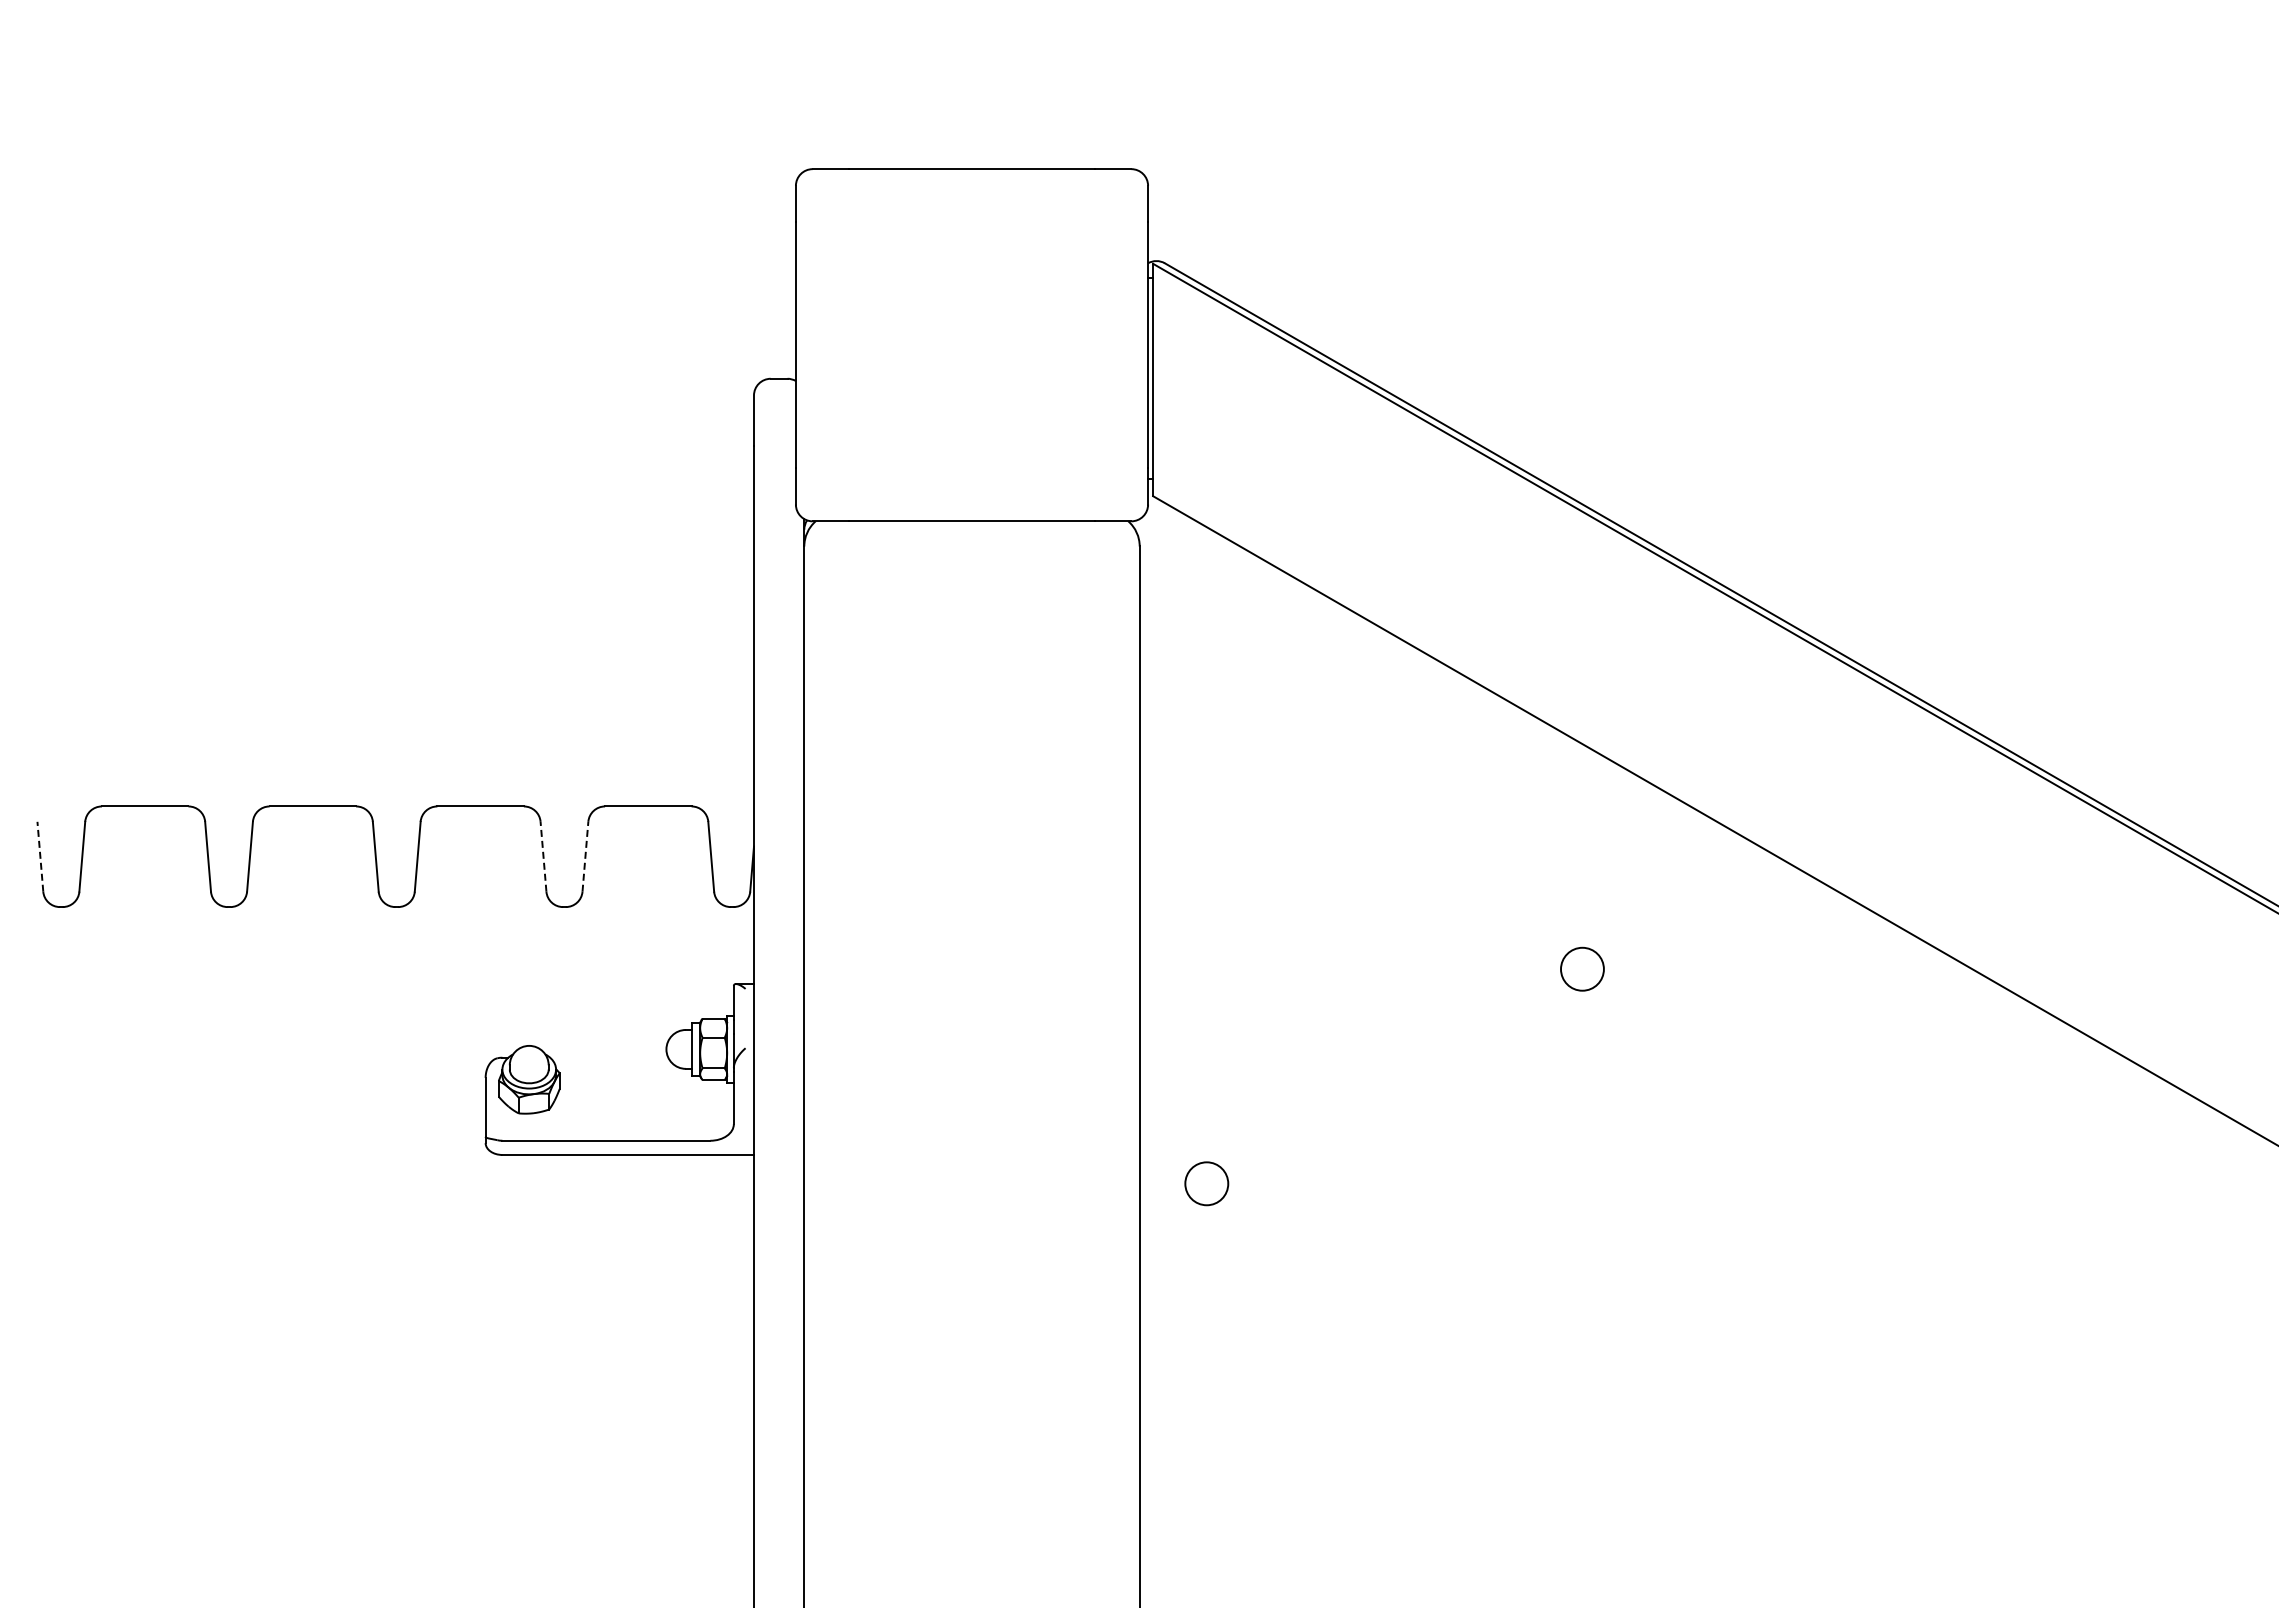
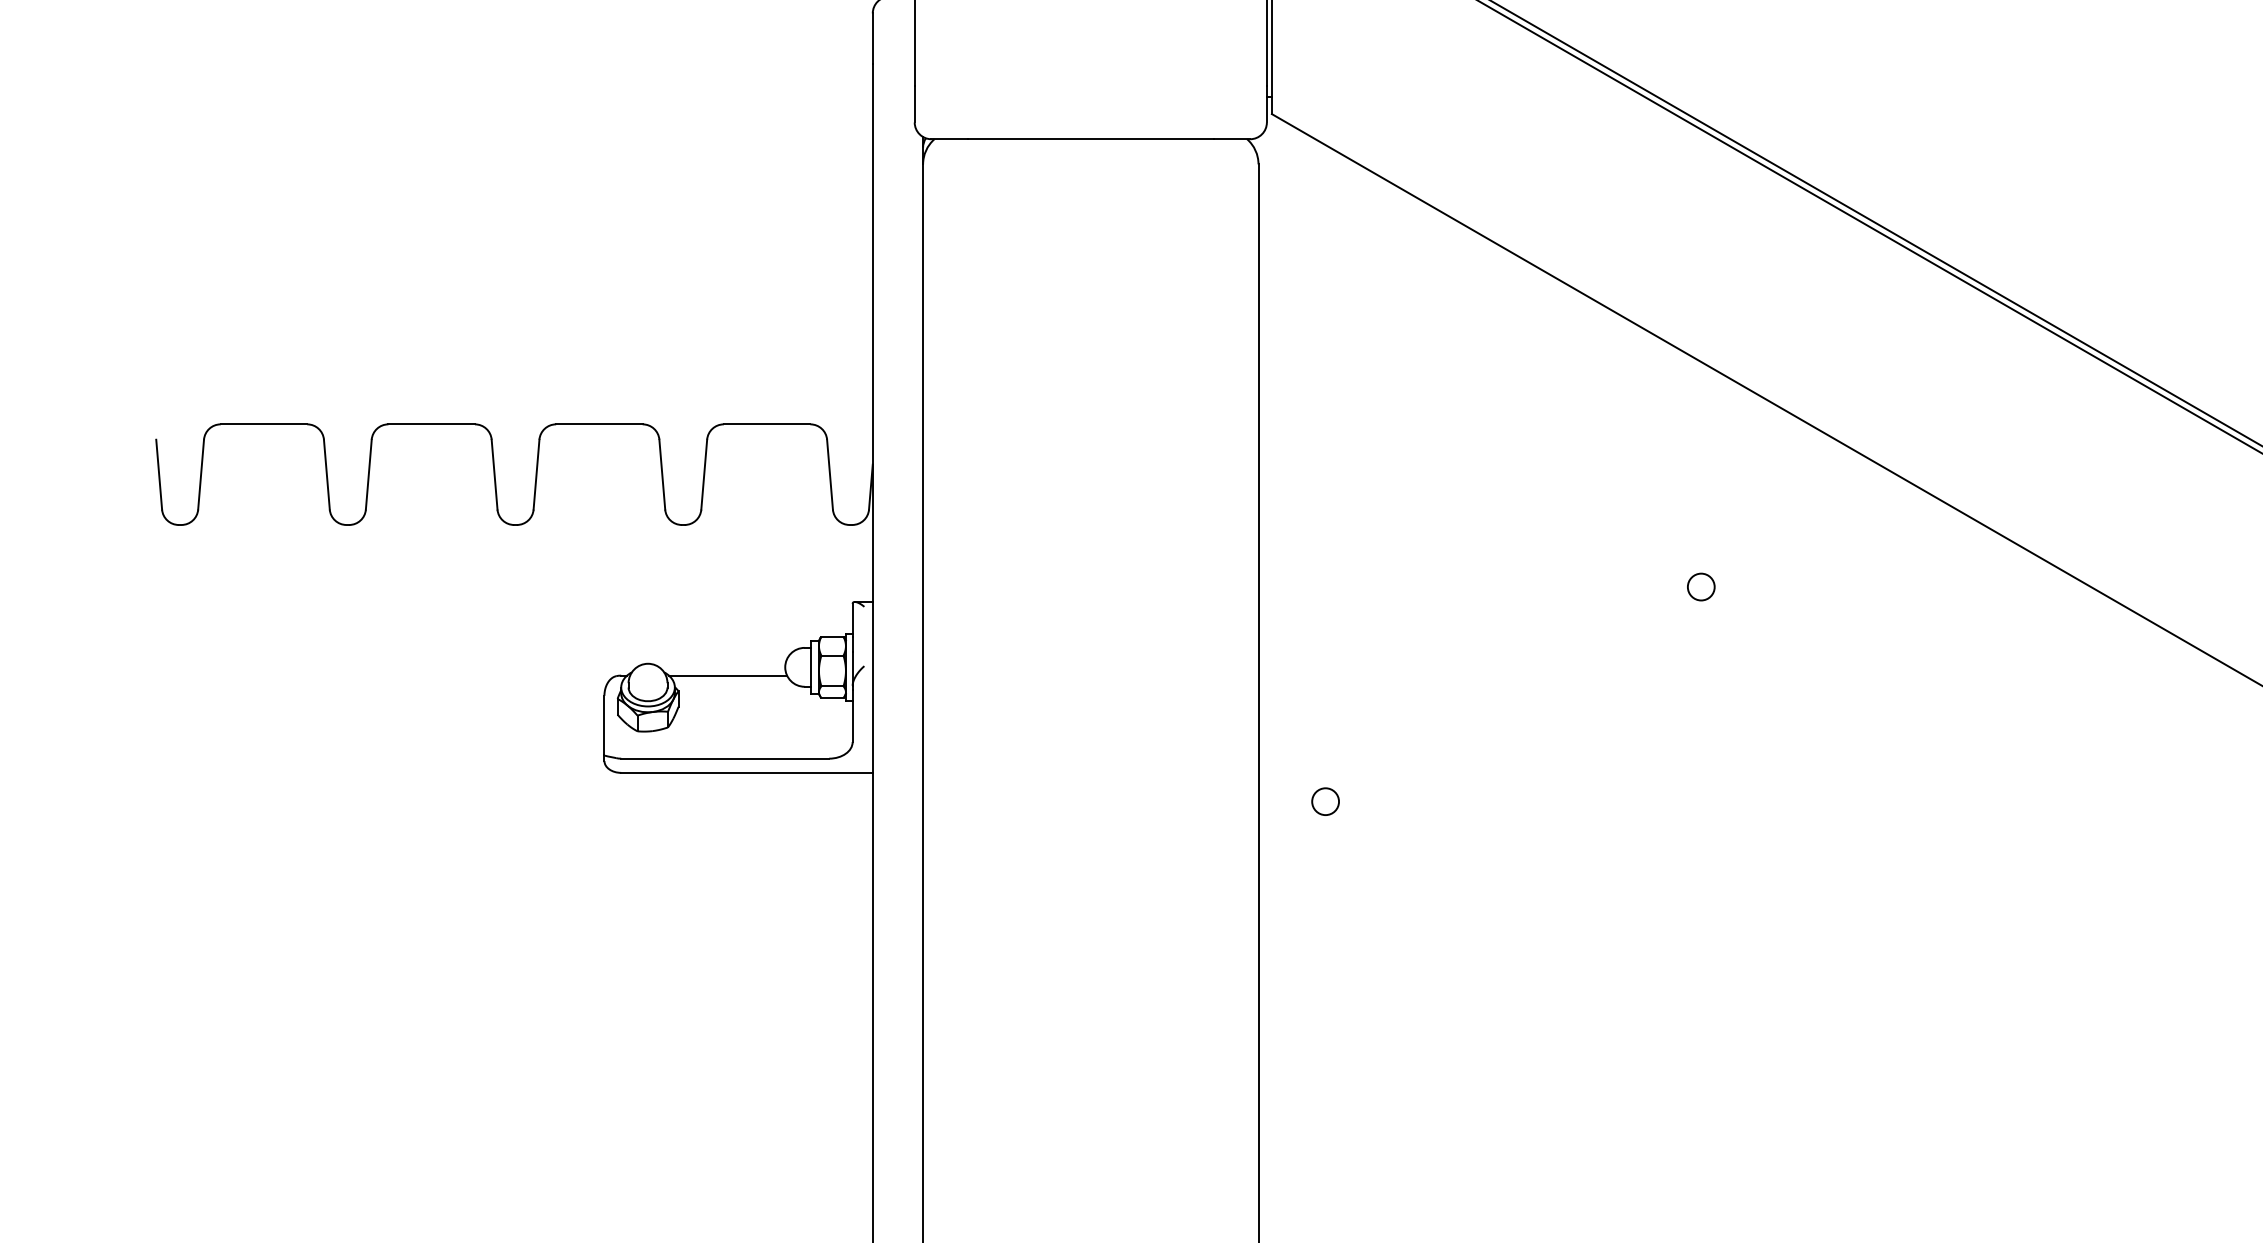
line: (40, 856) -> (159, 474), dashed -> solid
line: (543, 856) -> (662, 474), dashed -> solid
line: (585, 856) -> (704, 474), dashed -> solid
circle: (1582, 968) -> (1701, 586), size x0.62
line: (609, 1057) -> (728, 675), added
circle: (1206, 1183) -> (1325, 801), size x0.62

